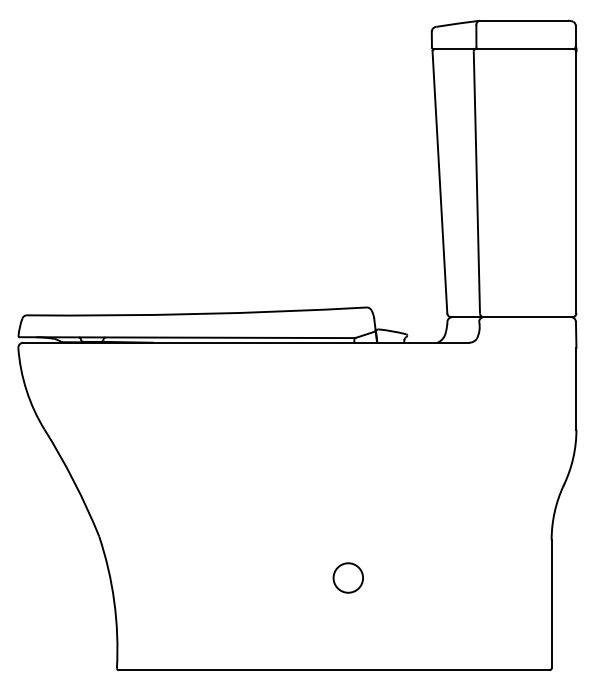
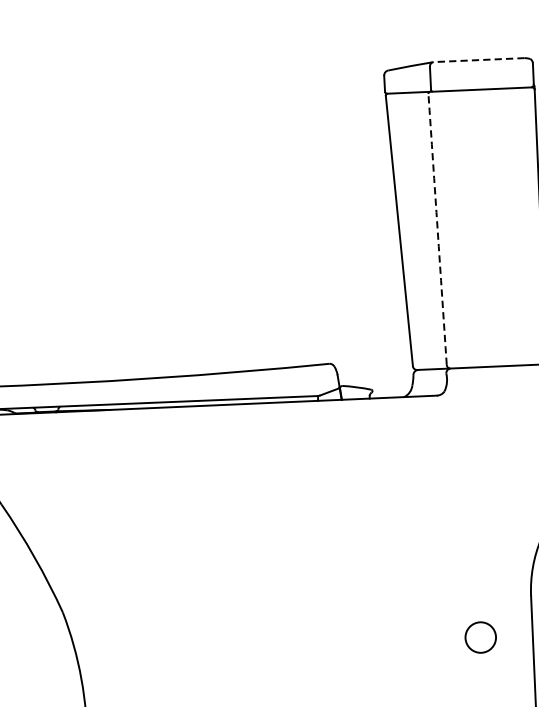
line: (524, 20) -> (479, 59), solid -> dashed
arc: (476, 182) -> (437, 229), solid -> dashed
circle: (347, 577) -> (479, 637), moved

